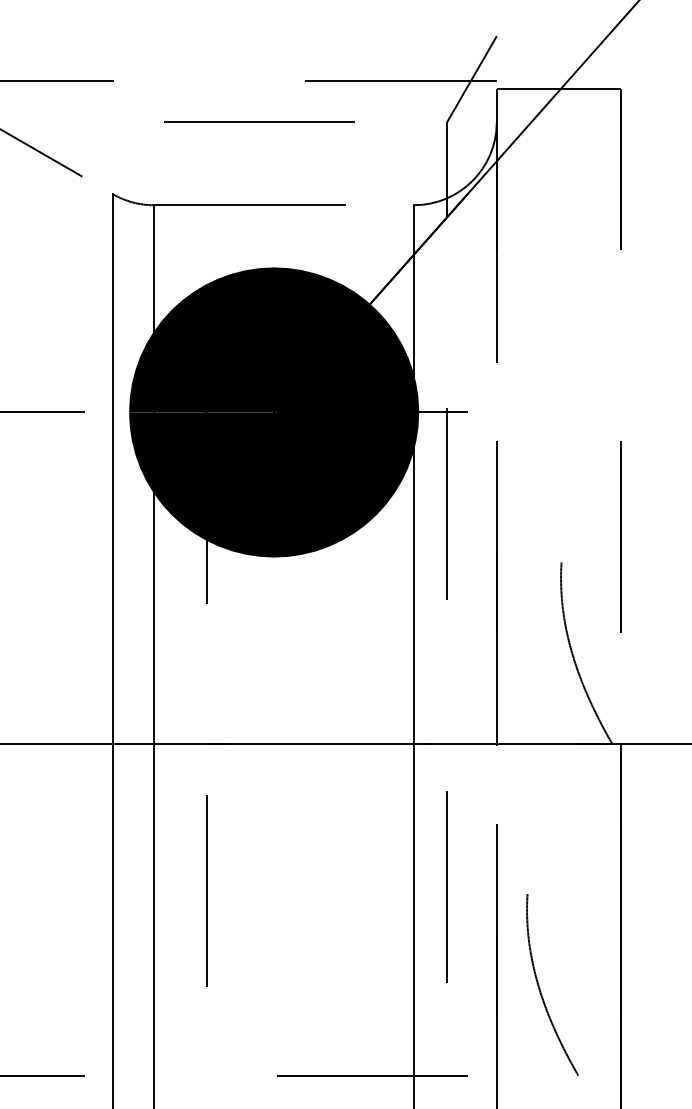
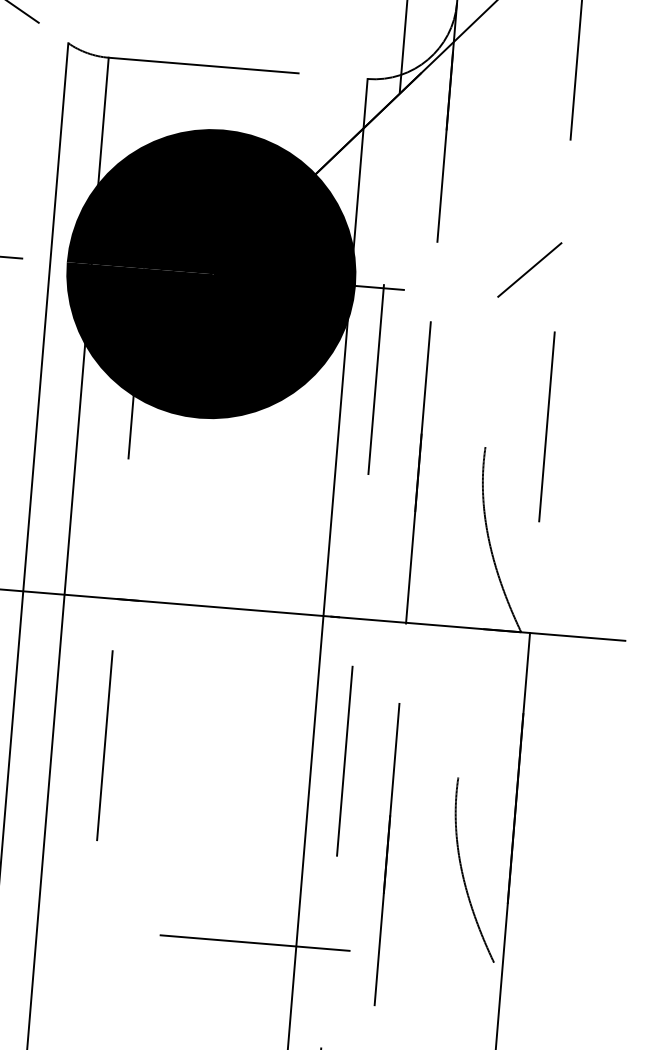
line: (591, 382) -> (530, 270), added
curve: (540, 988) -> (463, 872), moved

